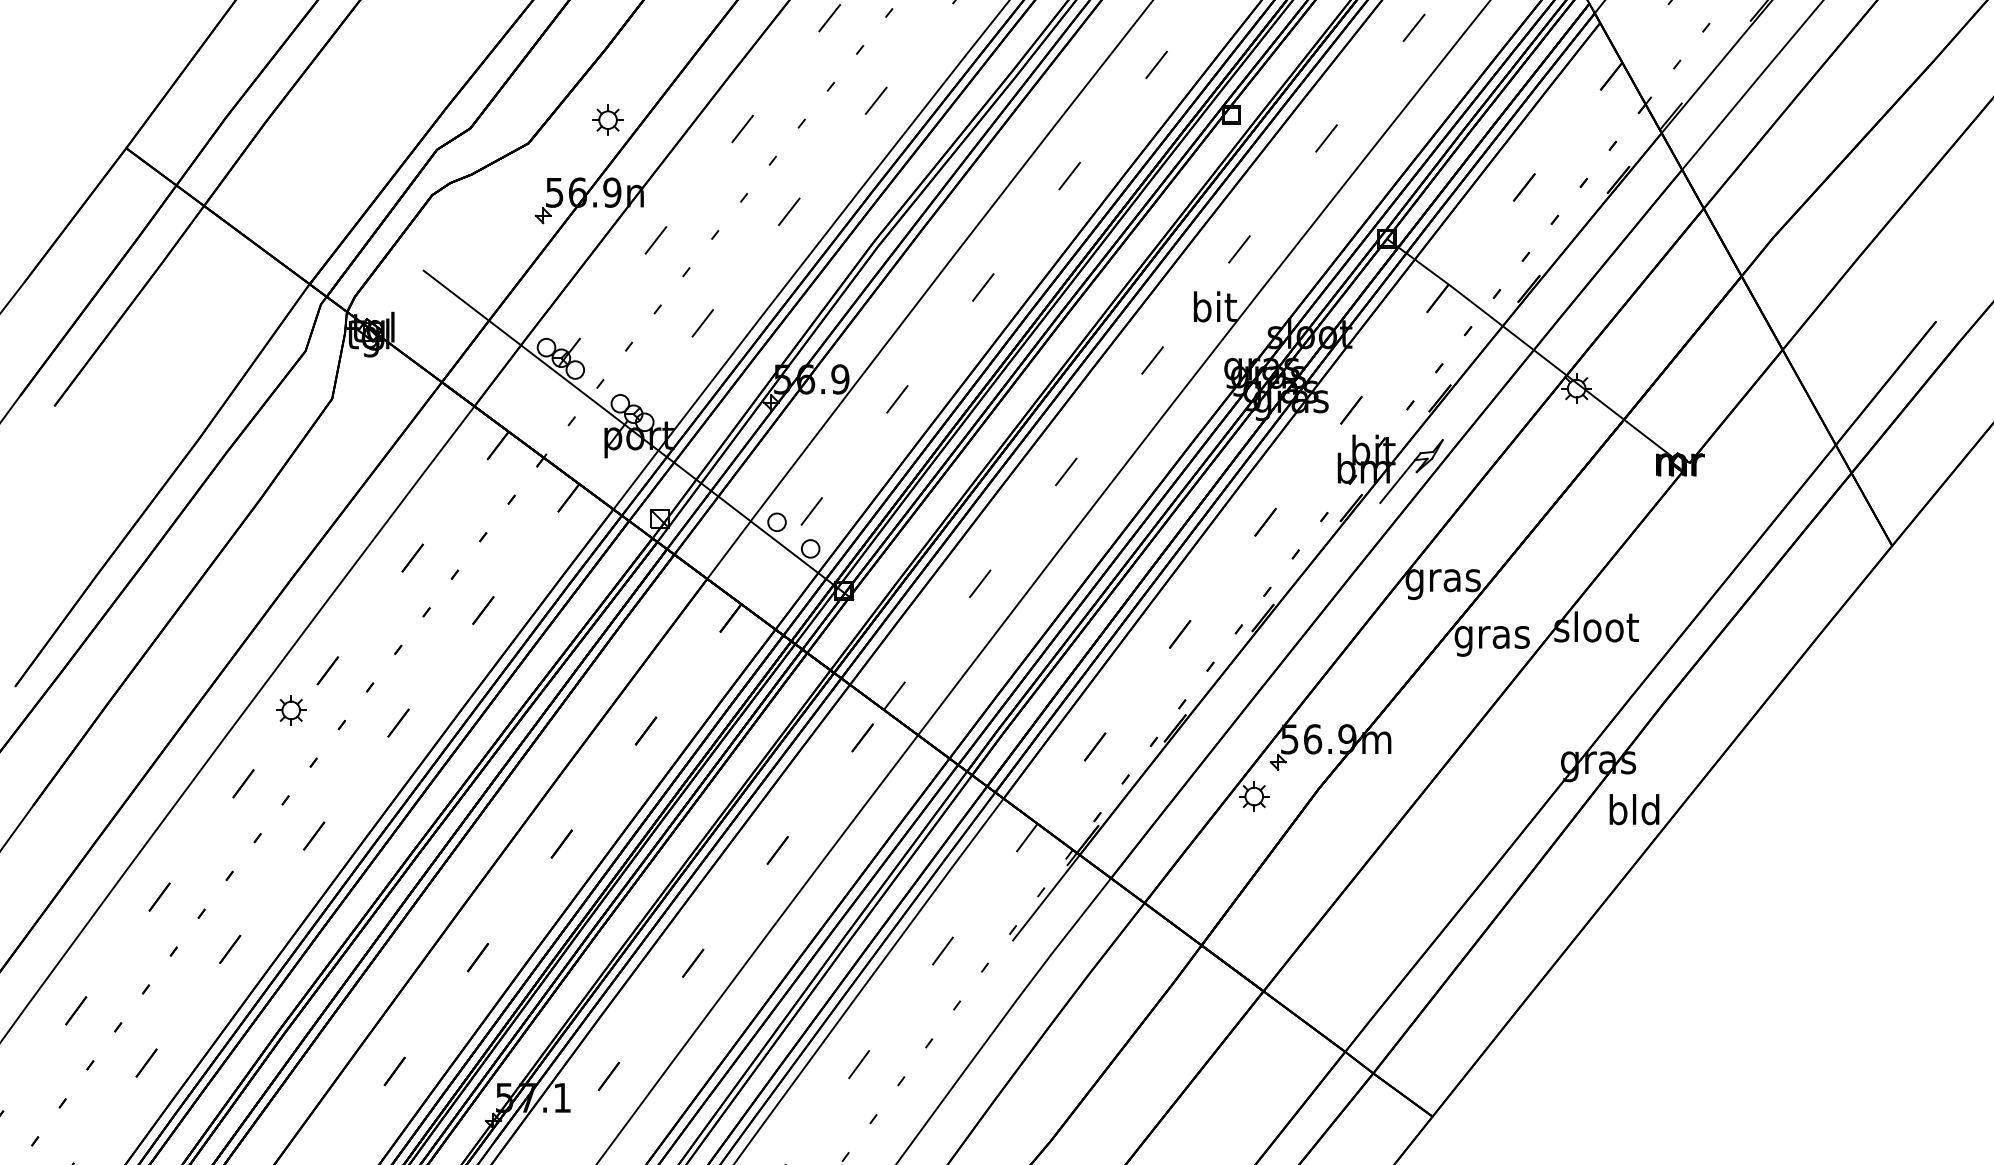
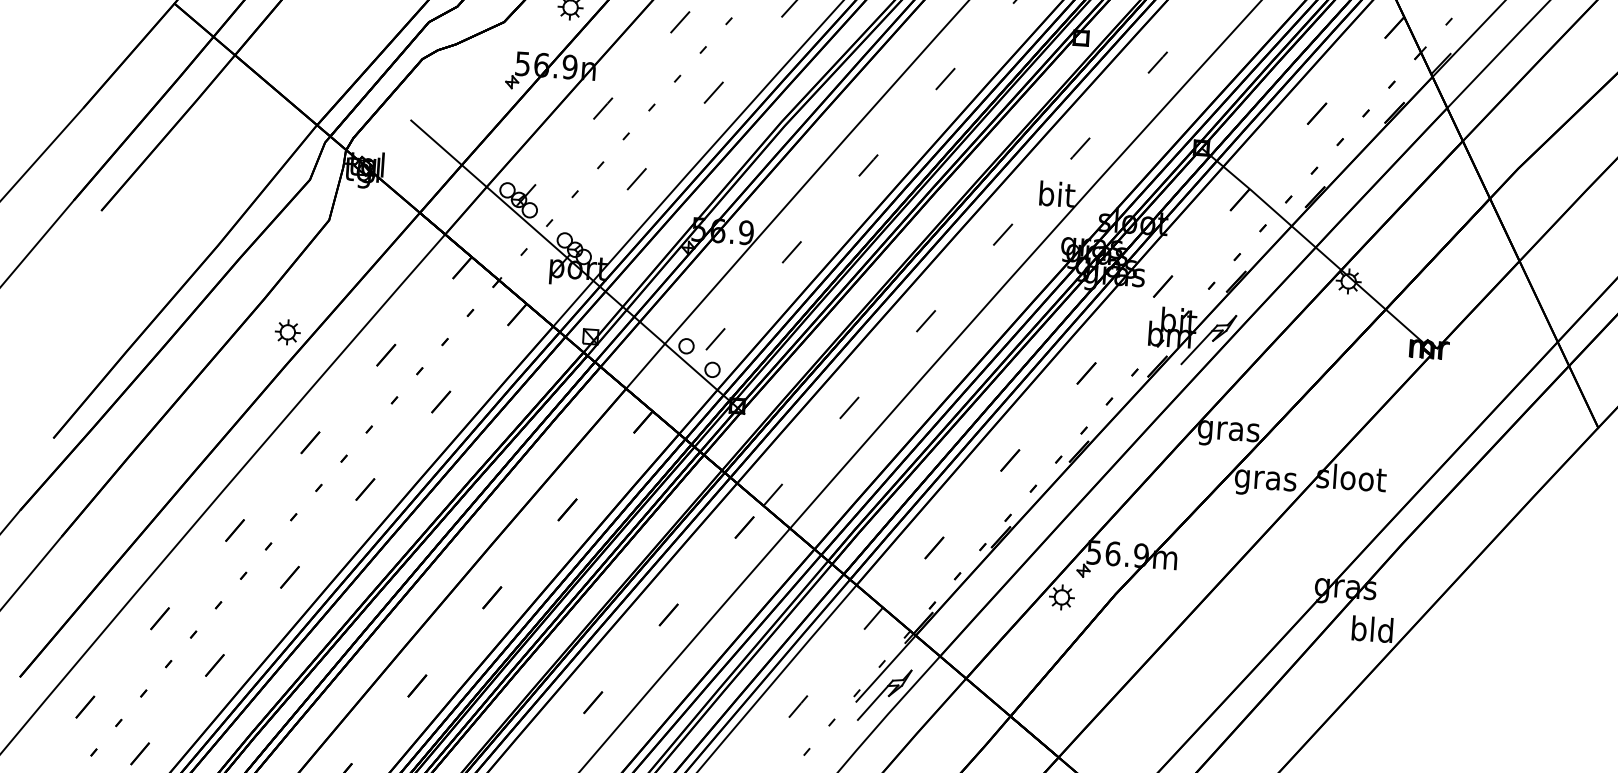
part: (291, 710) -> (288, 332), moved
part: (1046, 930) -> (884, 695), added

